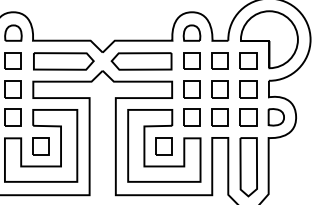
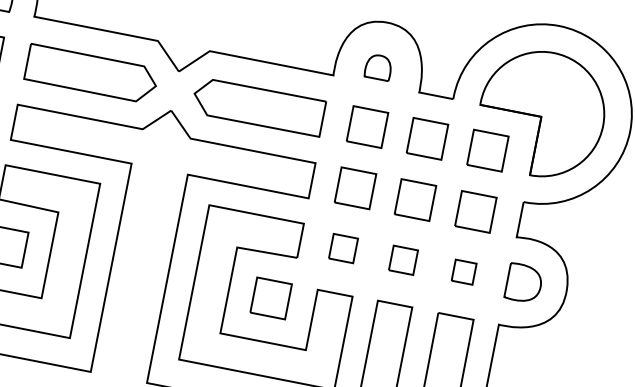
part: (191, 32) -> (377, 65), size x0.7
part: (191, 117) -> (342, 248), size x0.7
part: (219, 117) -> (402, 259), size x0.7
part: (248, 117) -> (464, 272), size x0.6

